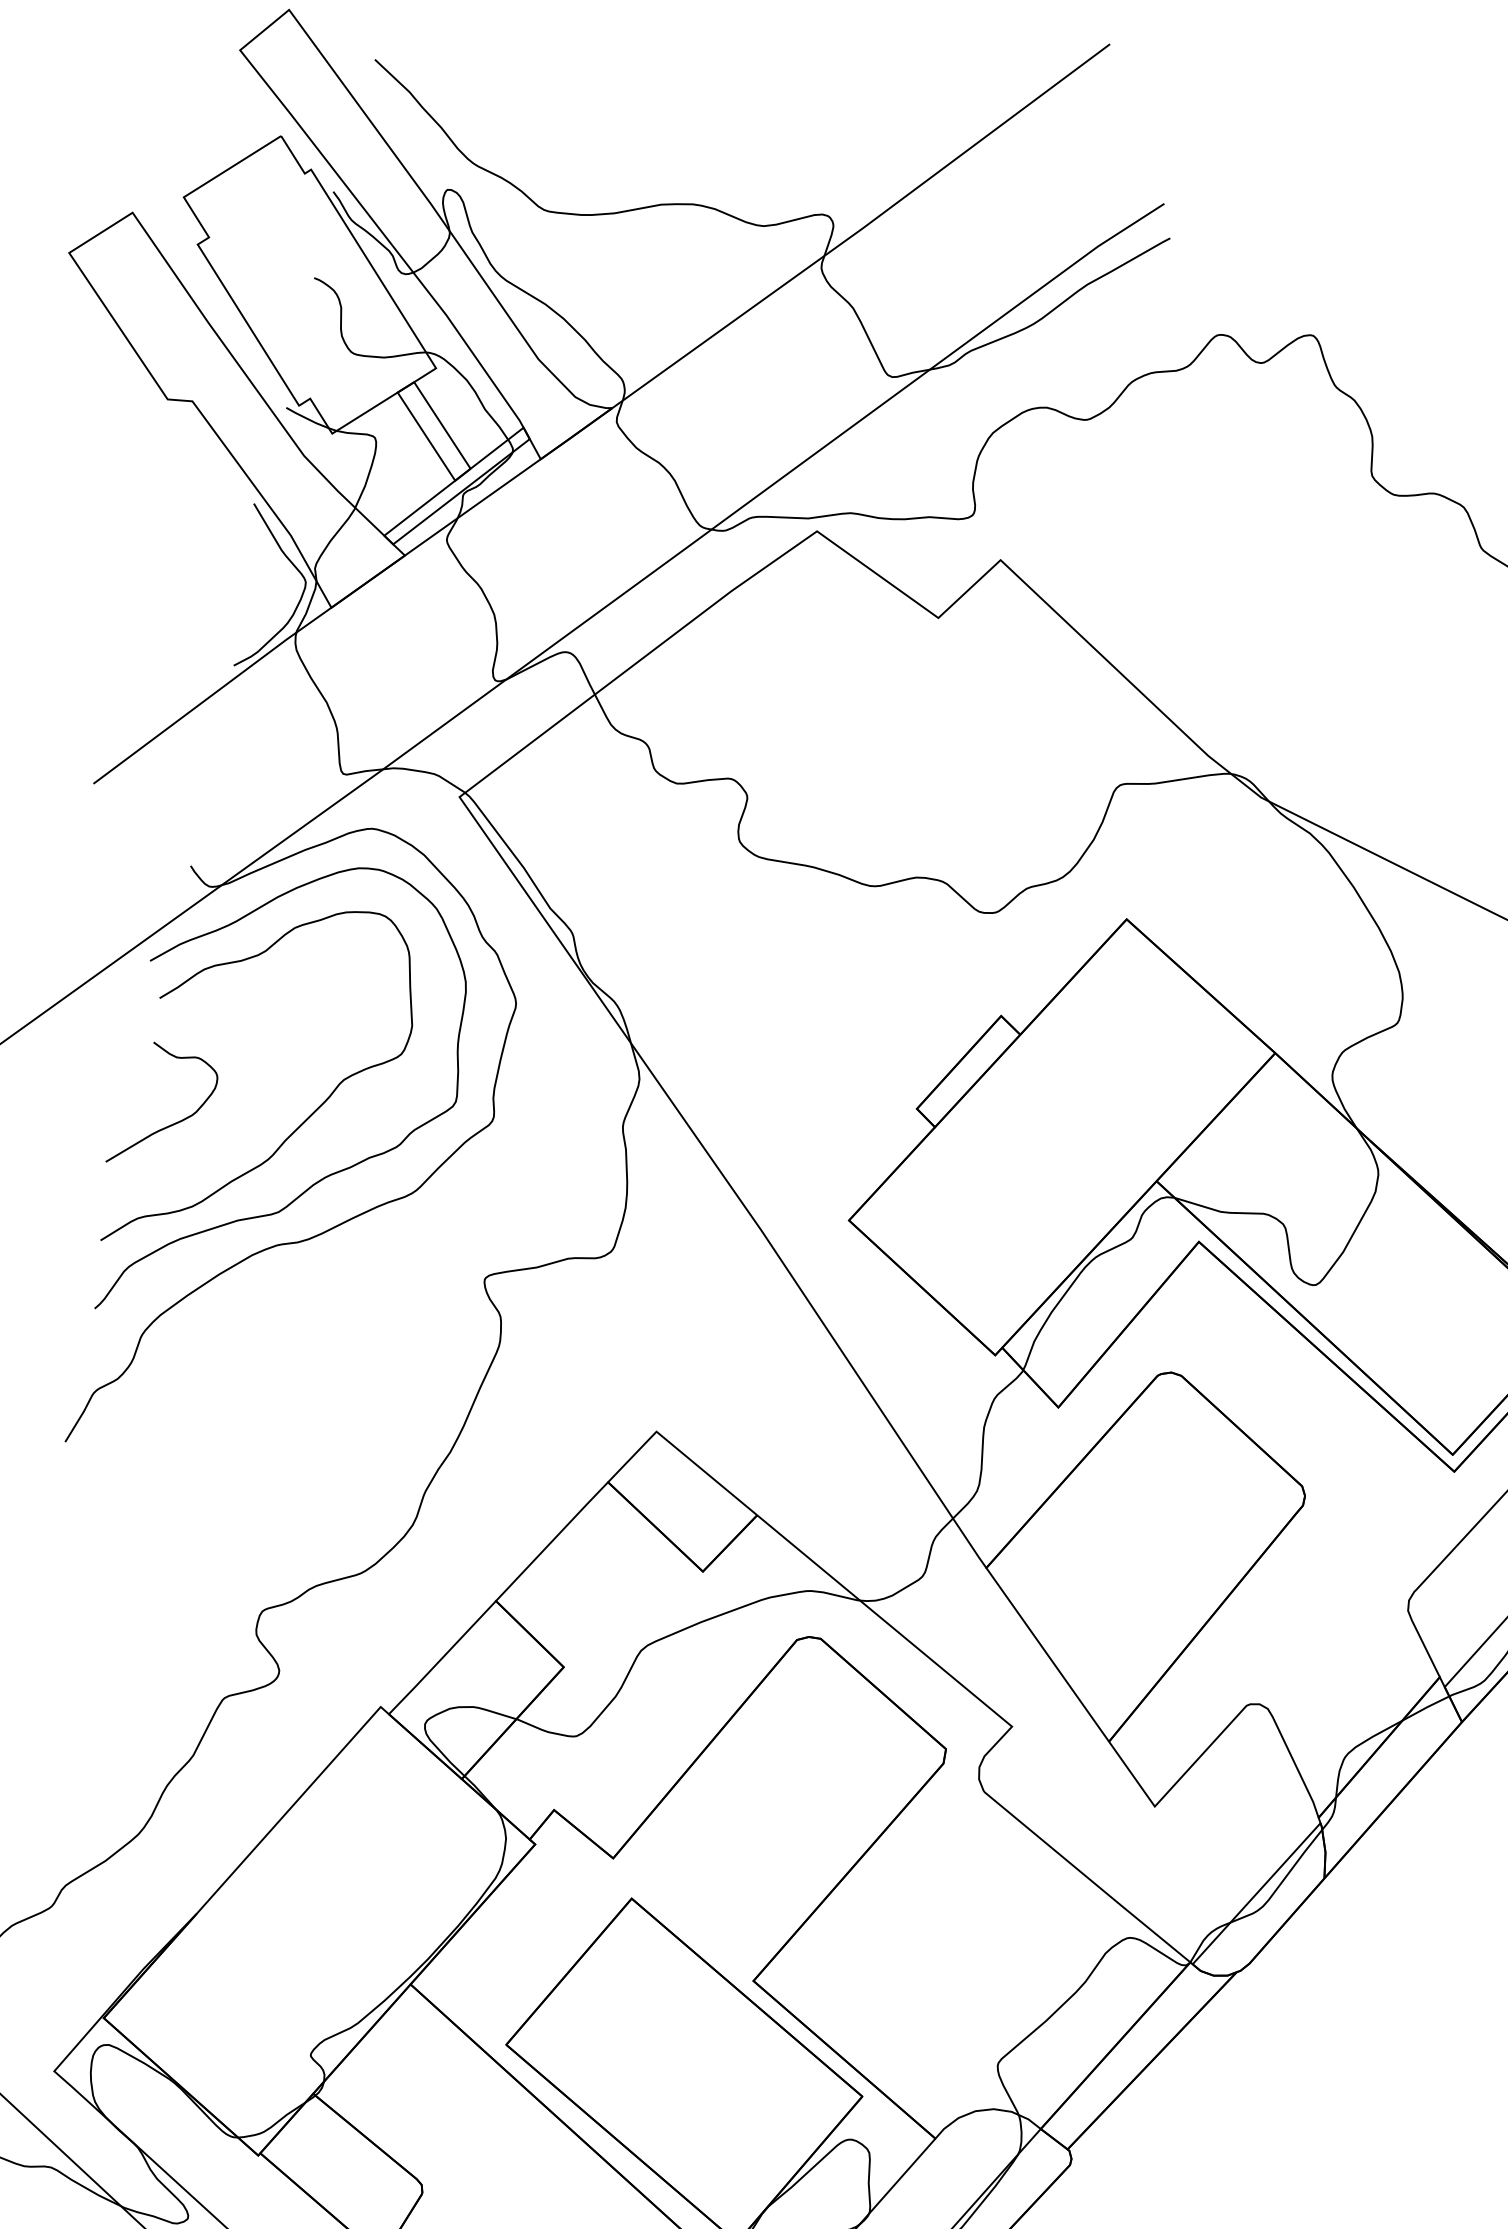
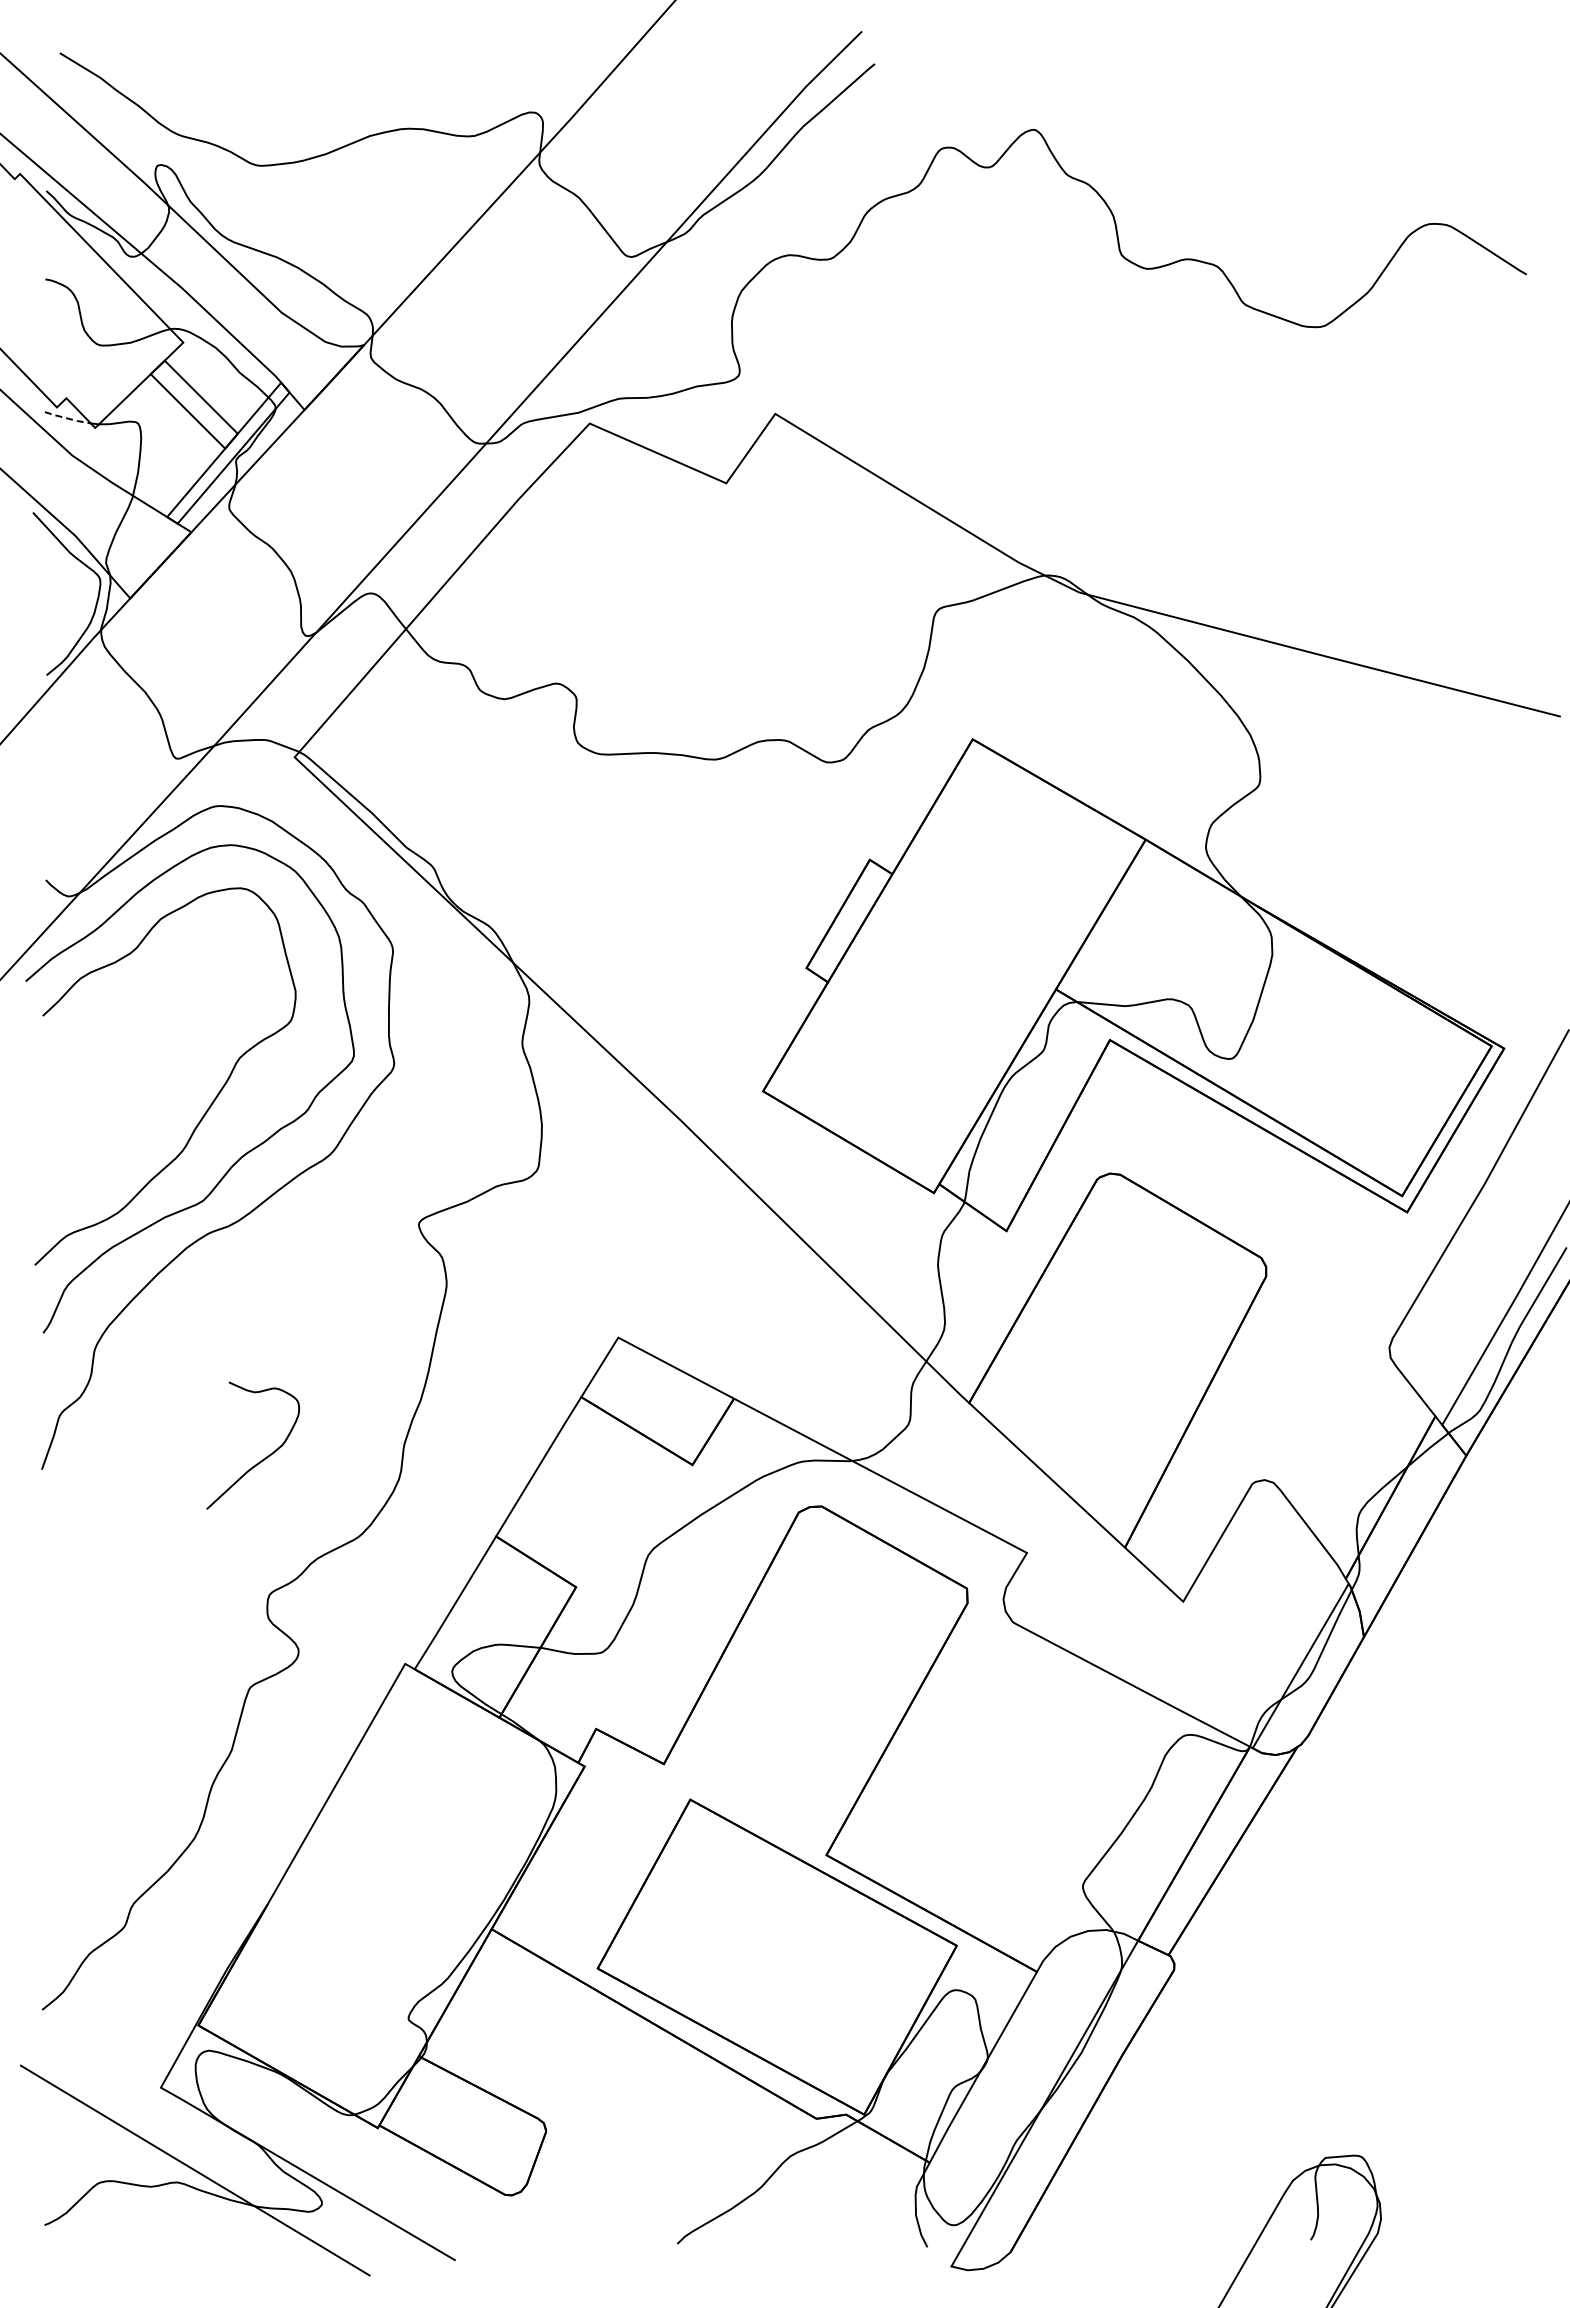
line: (308, 418) -> (68, 418), solid -> dashed
curve: (171, 1123) -> (263, 1458), moved

